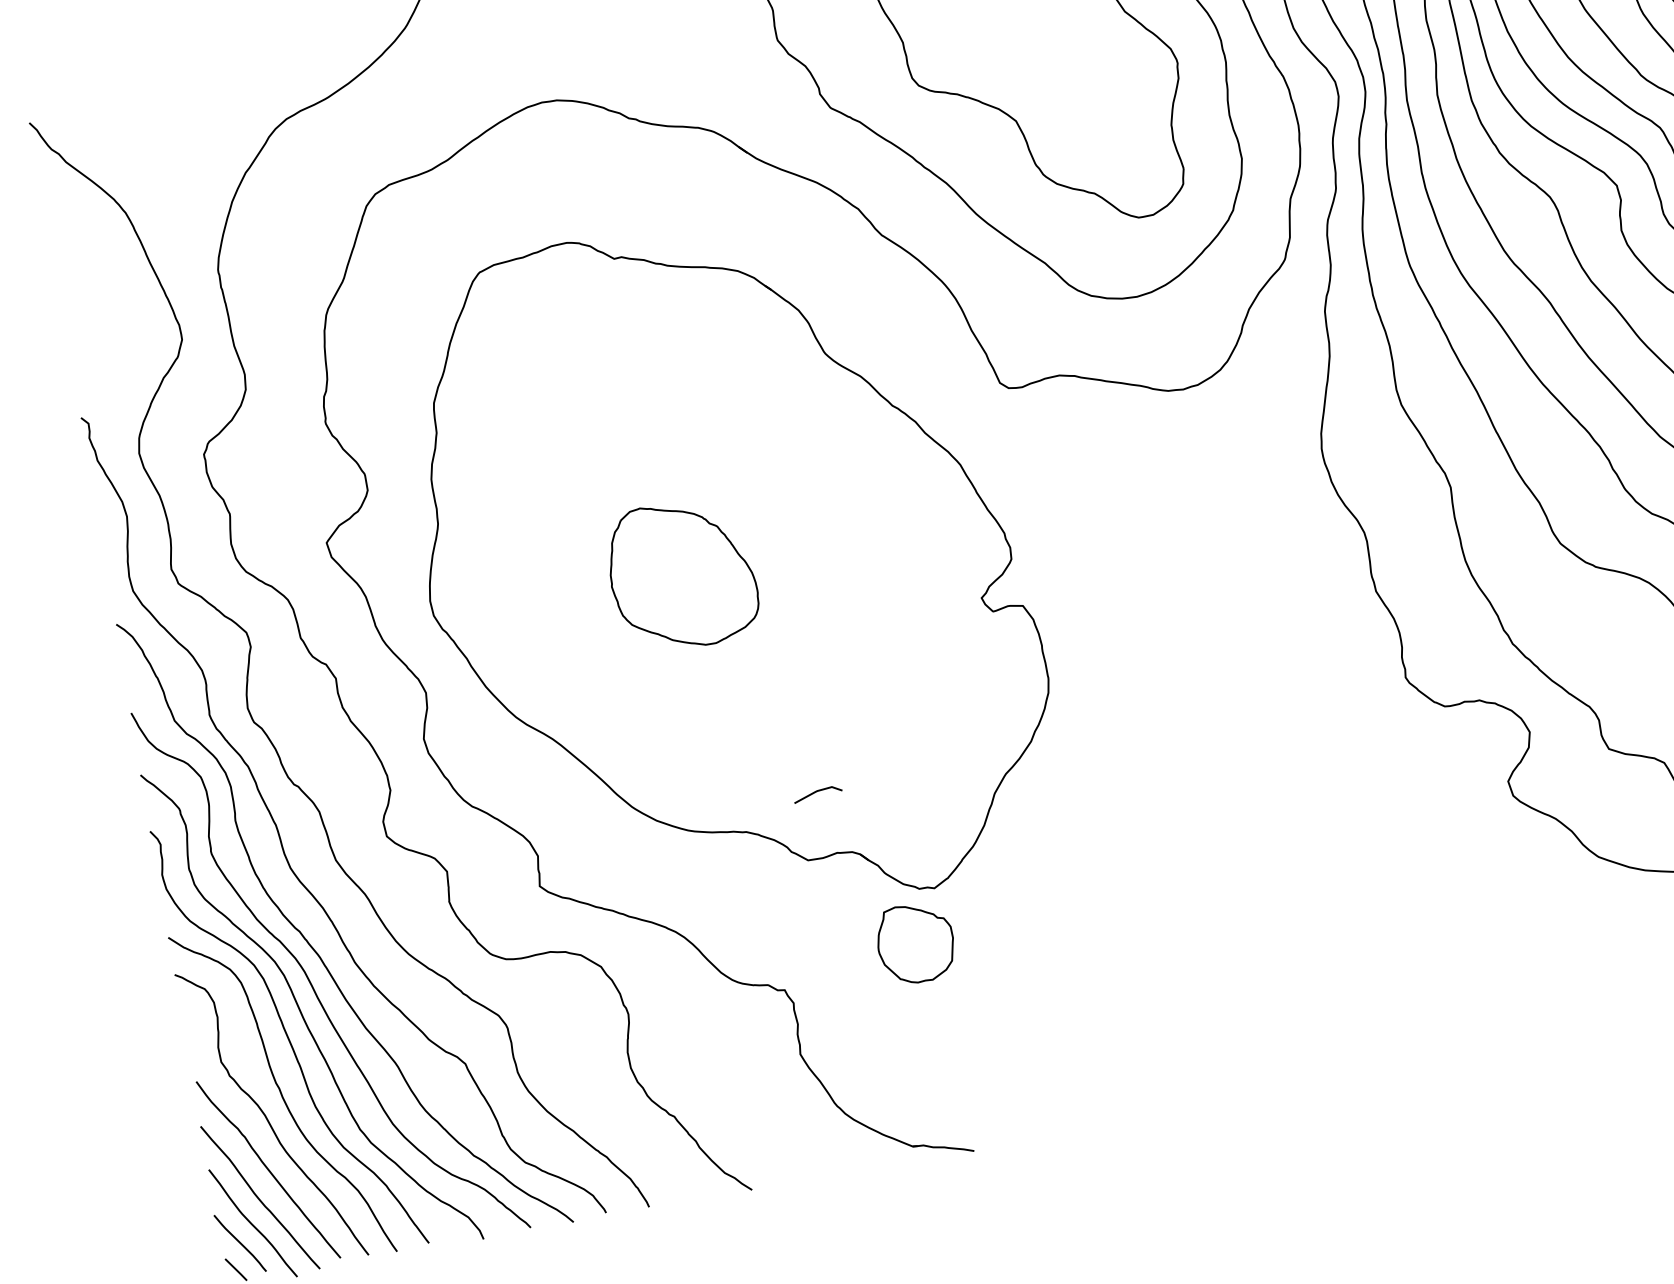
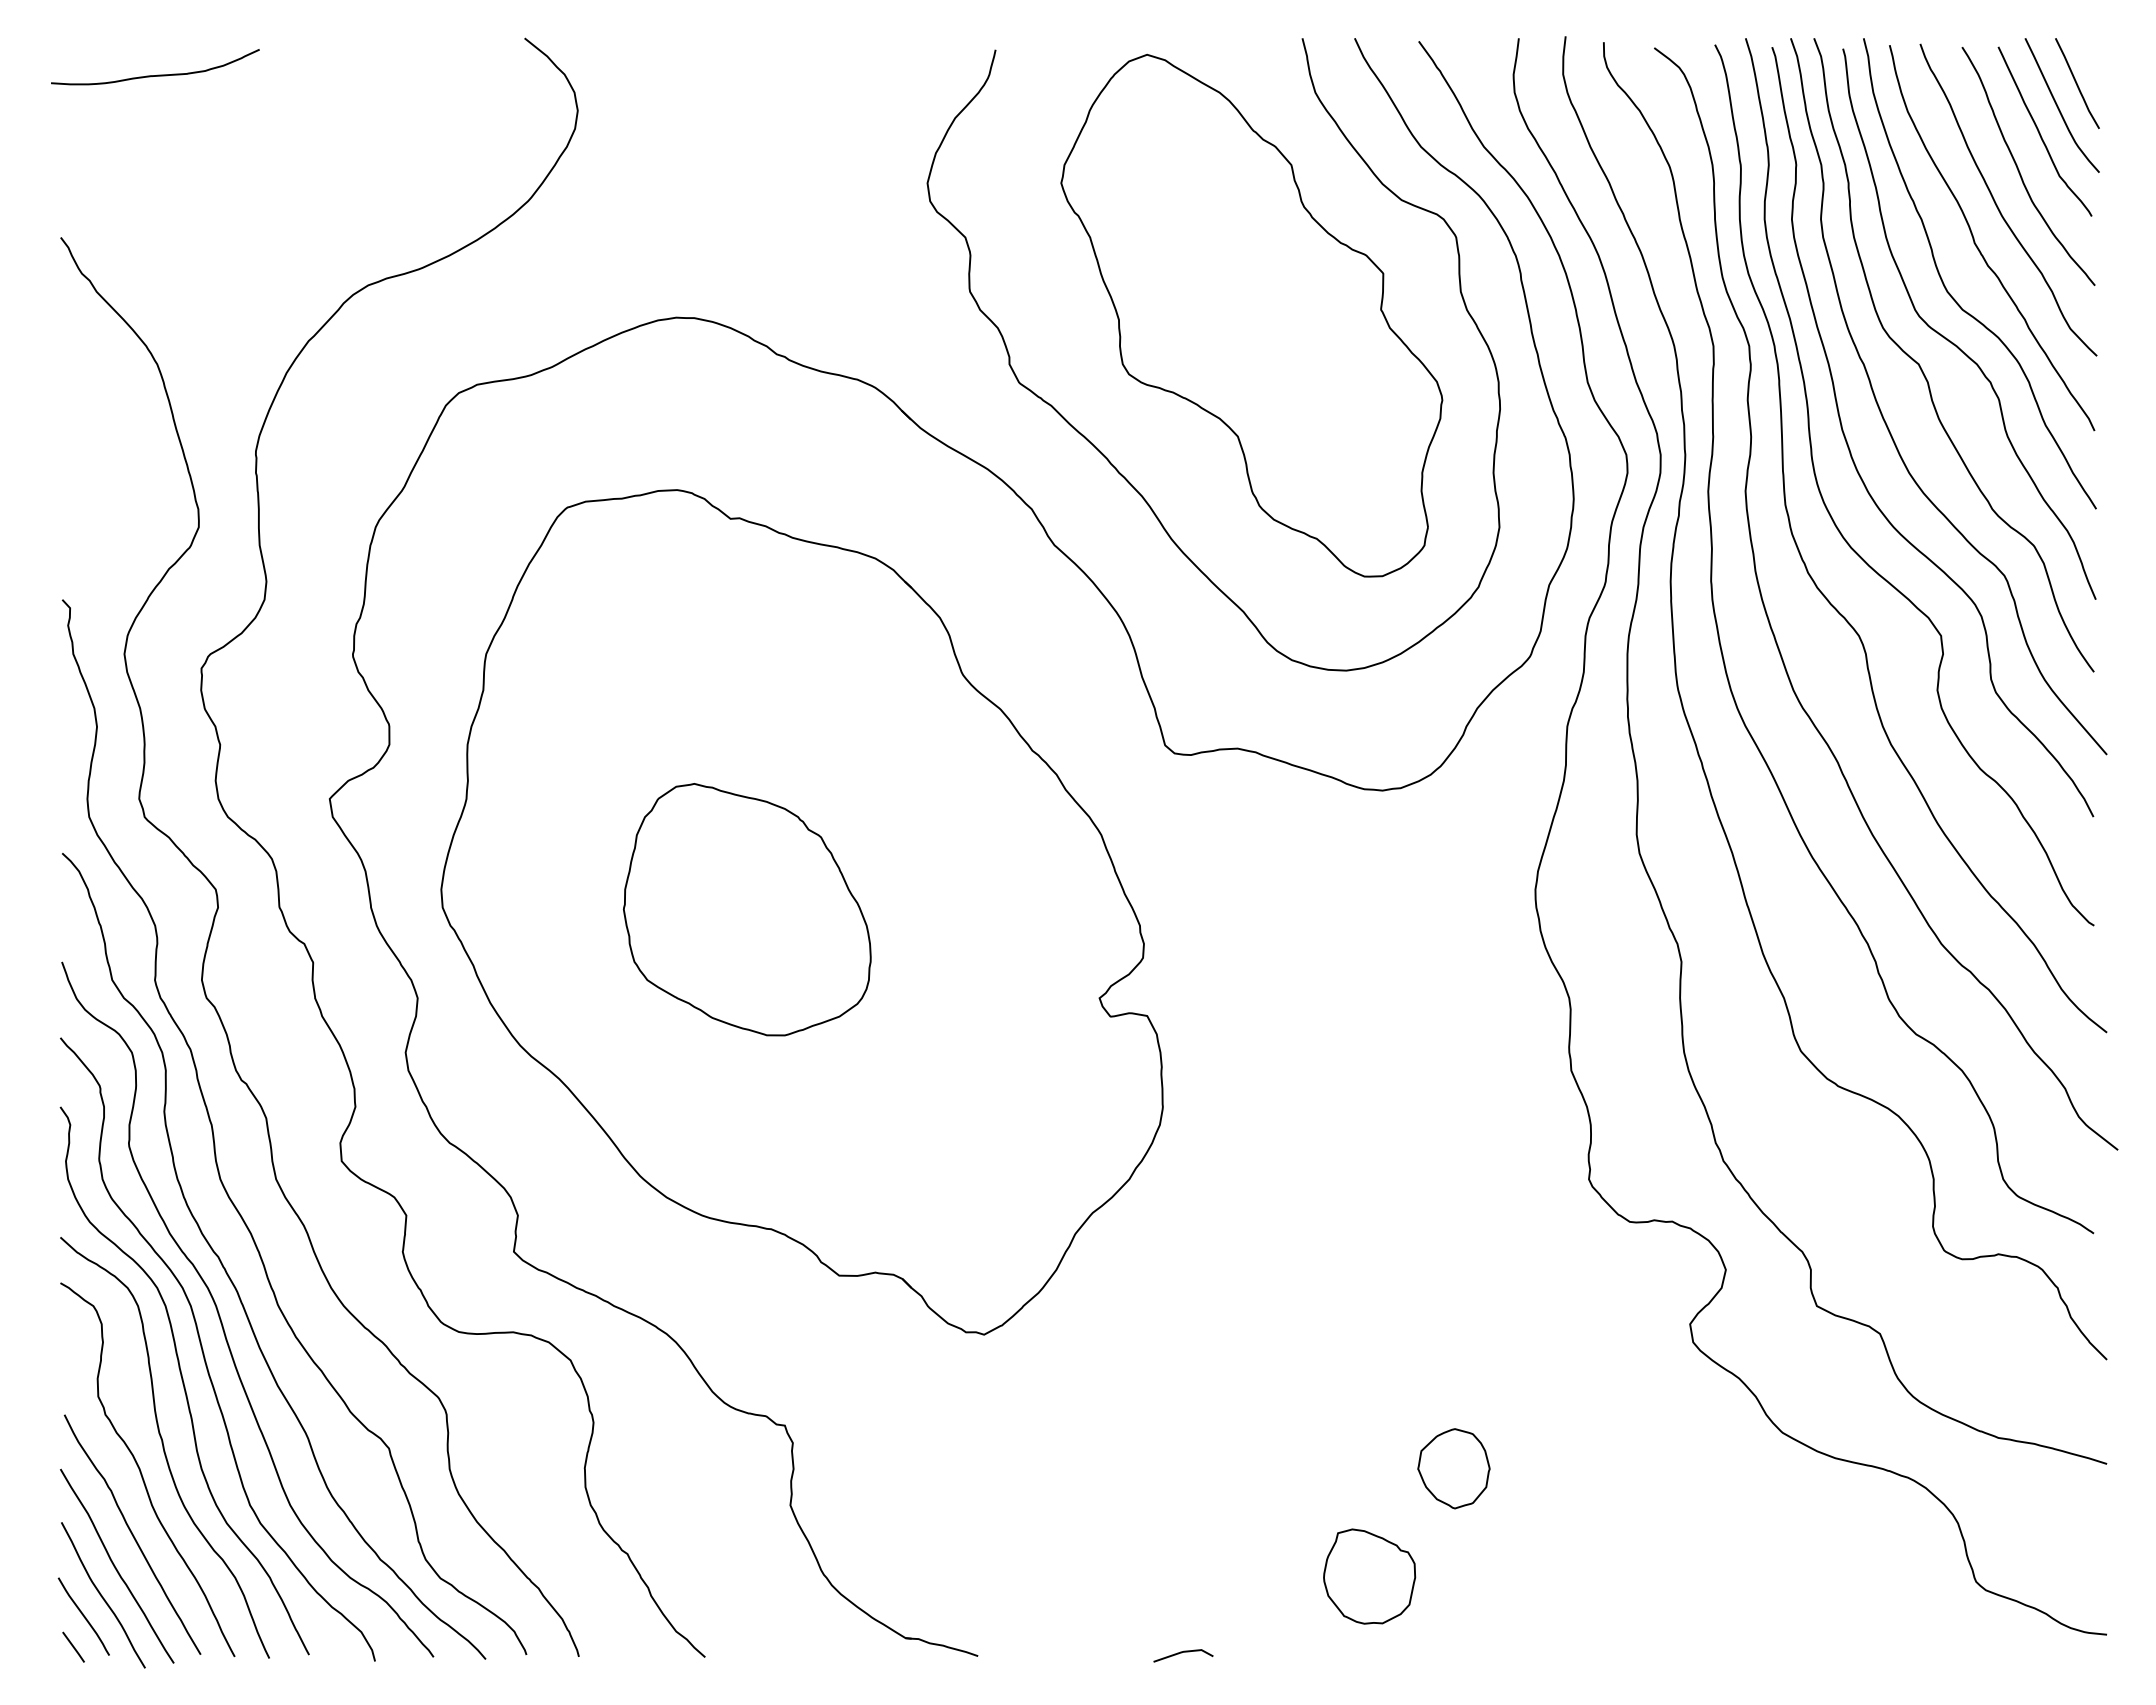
part: (682, 574) -> (747, 909), size x1.43
curve: (816, 792) -> (1181, 1653), moved
part: (1335, 931) -> (1453, 1468), added
part: (915, 943) -> (1369, 1576), moved

